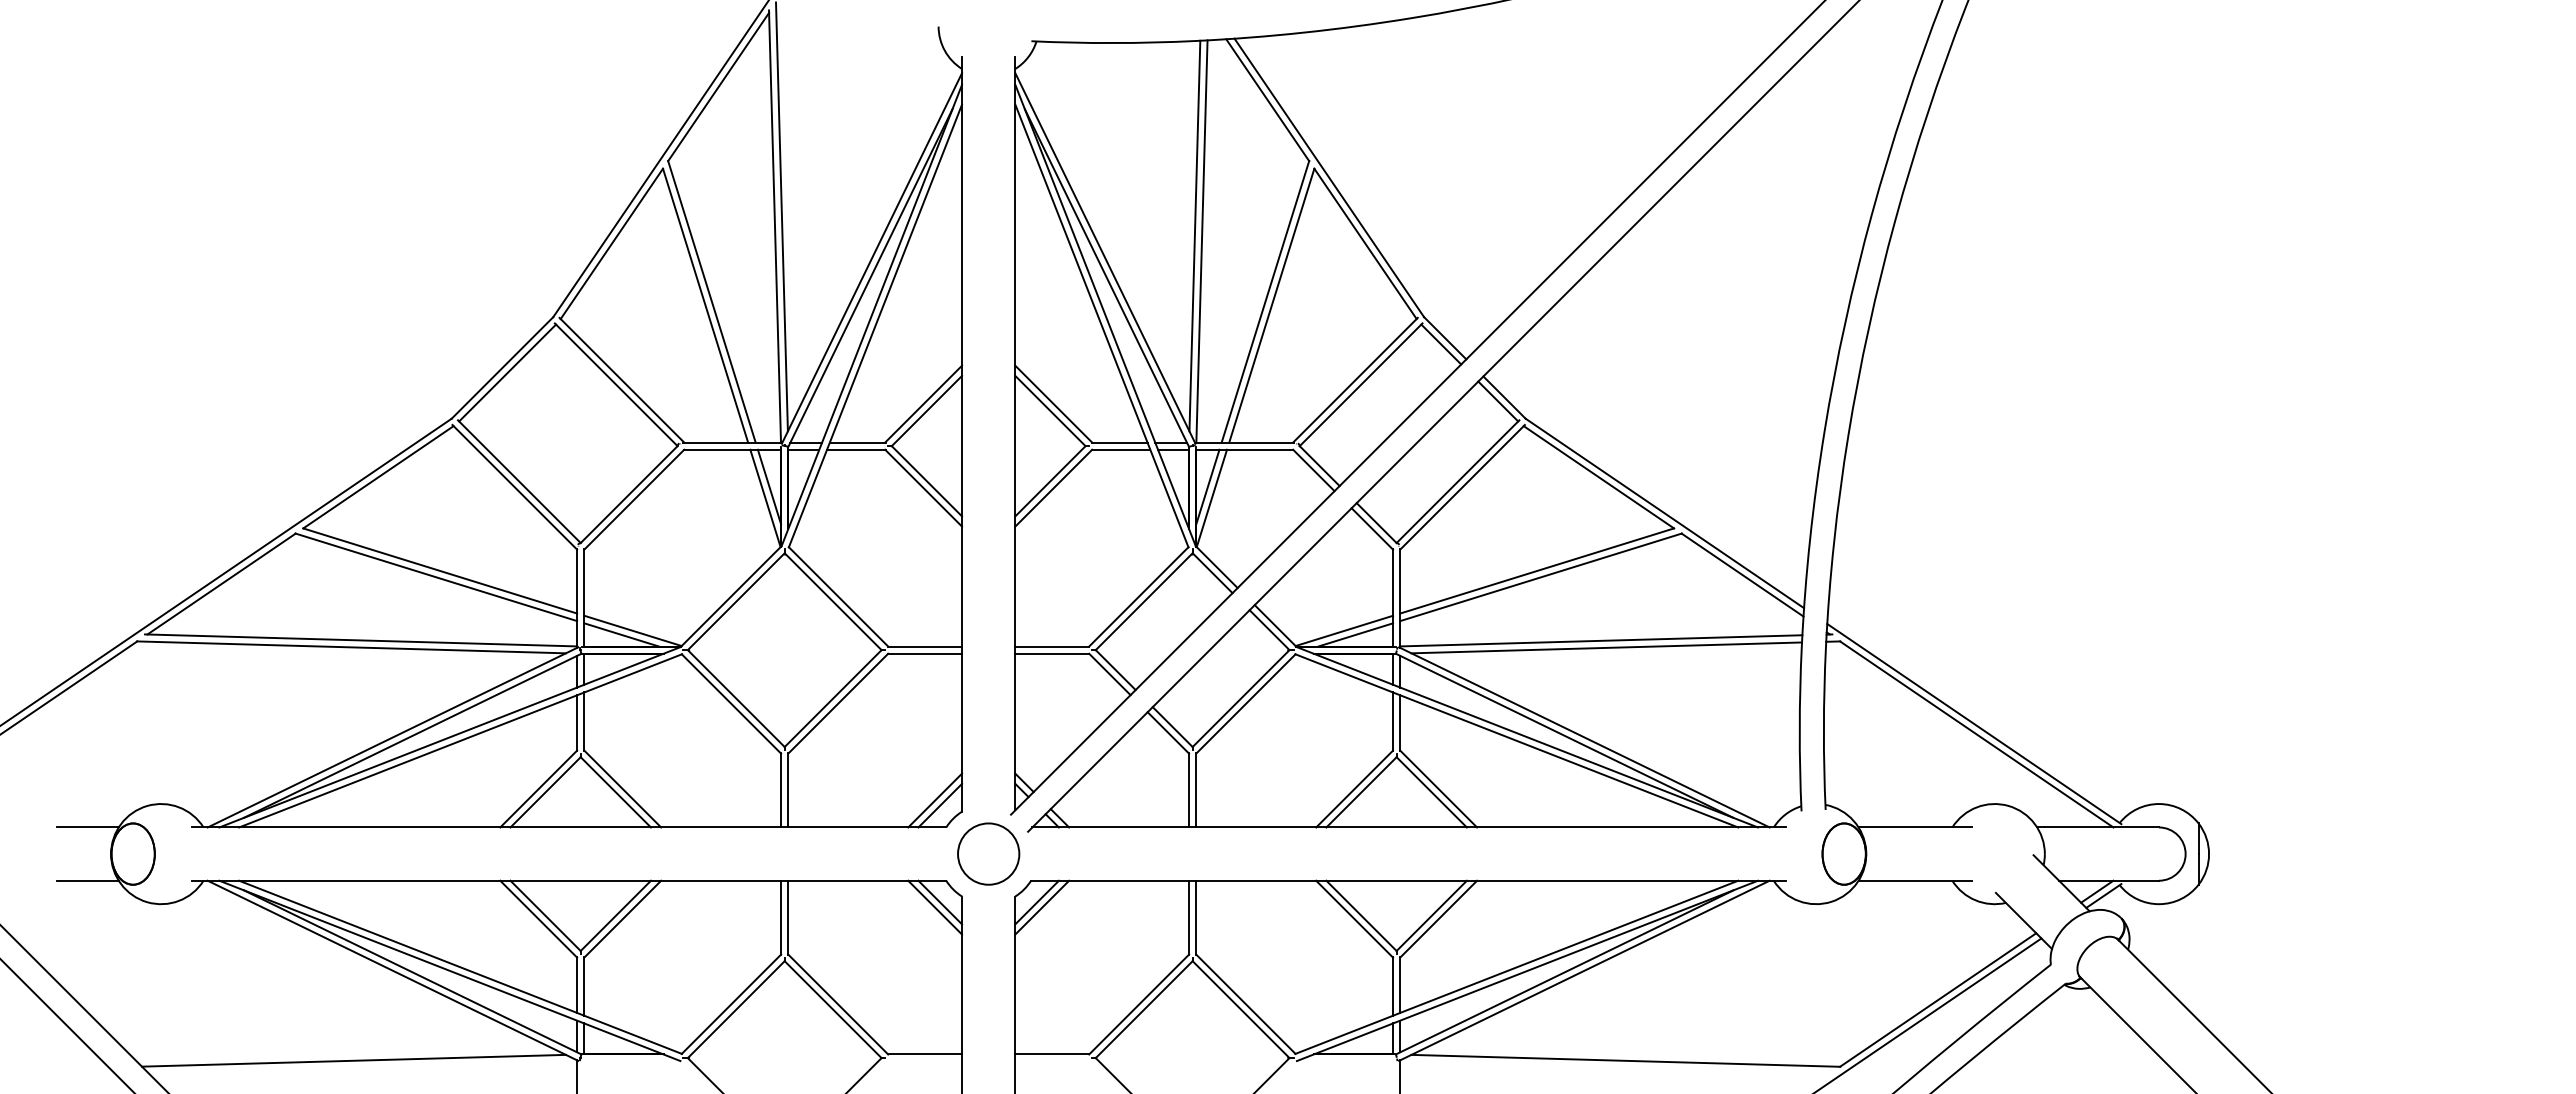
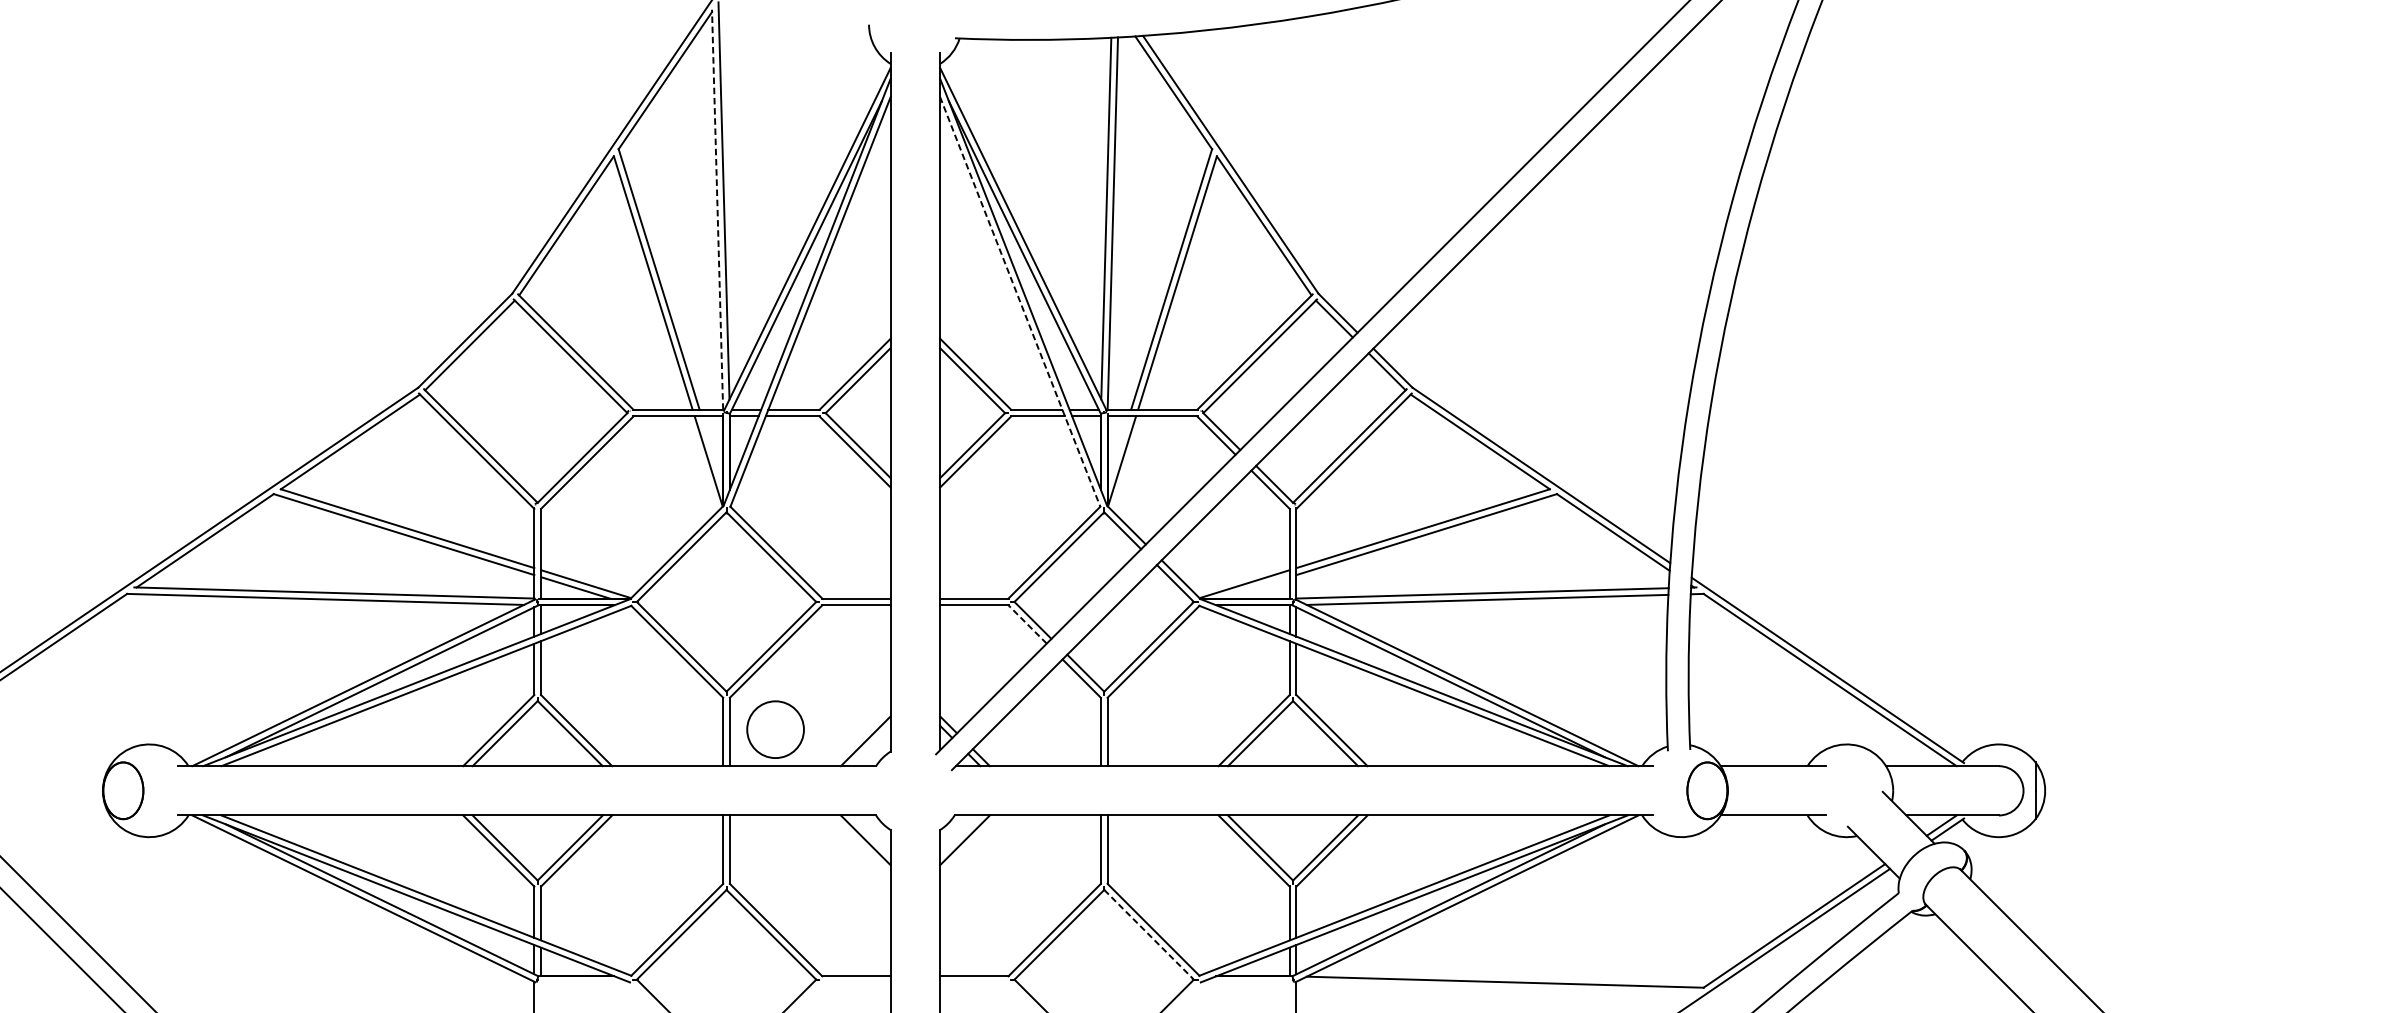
line: (774, 225) -> (717, 208), solid -> dashed
line: (1101, 325) -> (1019, 301), solid -> dashed
line: (769, 486) -> (712, 450), removed
line: (1207, 486) -> (1117, 450), removed
line: (1355, 634) -> (1254, 587), removed
line: (1109, 674) -> (1027, 624), solid -> dashed
line: (940, 805) -> (870, 745), removed
line: (87, 827) -> (81, 766), removed
circle: (988, 853) -> (775, 729), moved
line: (87, 880) -> (81, 815), removed
line: (940, 902) -> (870, 835), removed
line: (1036, 902) -> (959, 835), removed
line: (1241, 1009) -> (1149, 934), solid -> dashed
line: (353, 1060) -> (327, 981), removed

